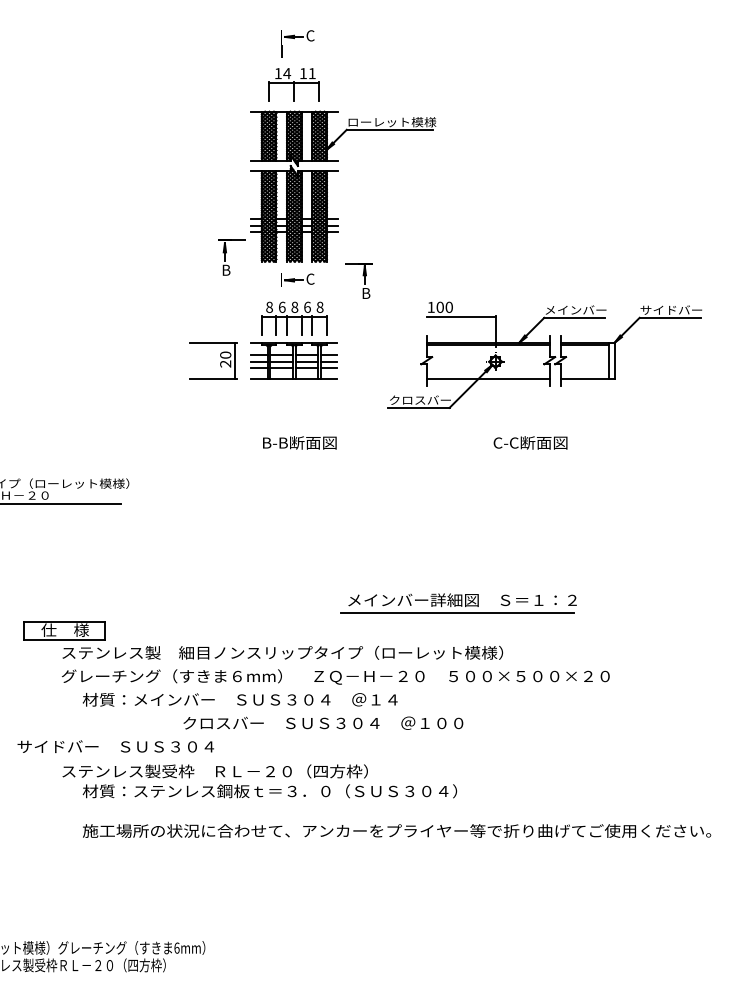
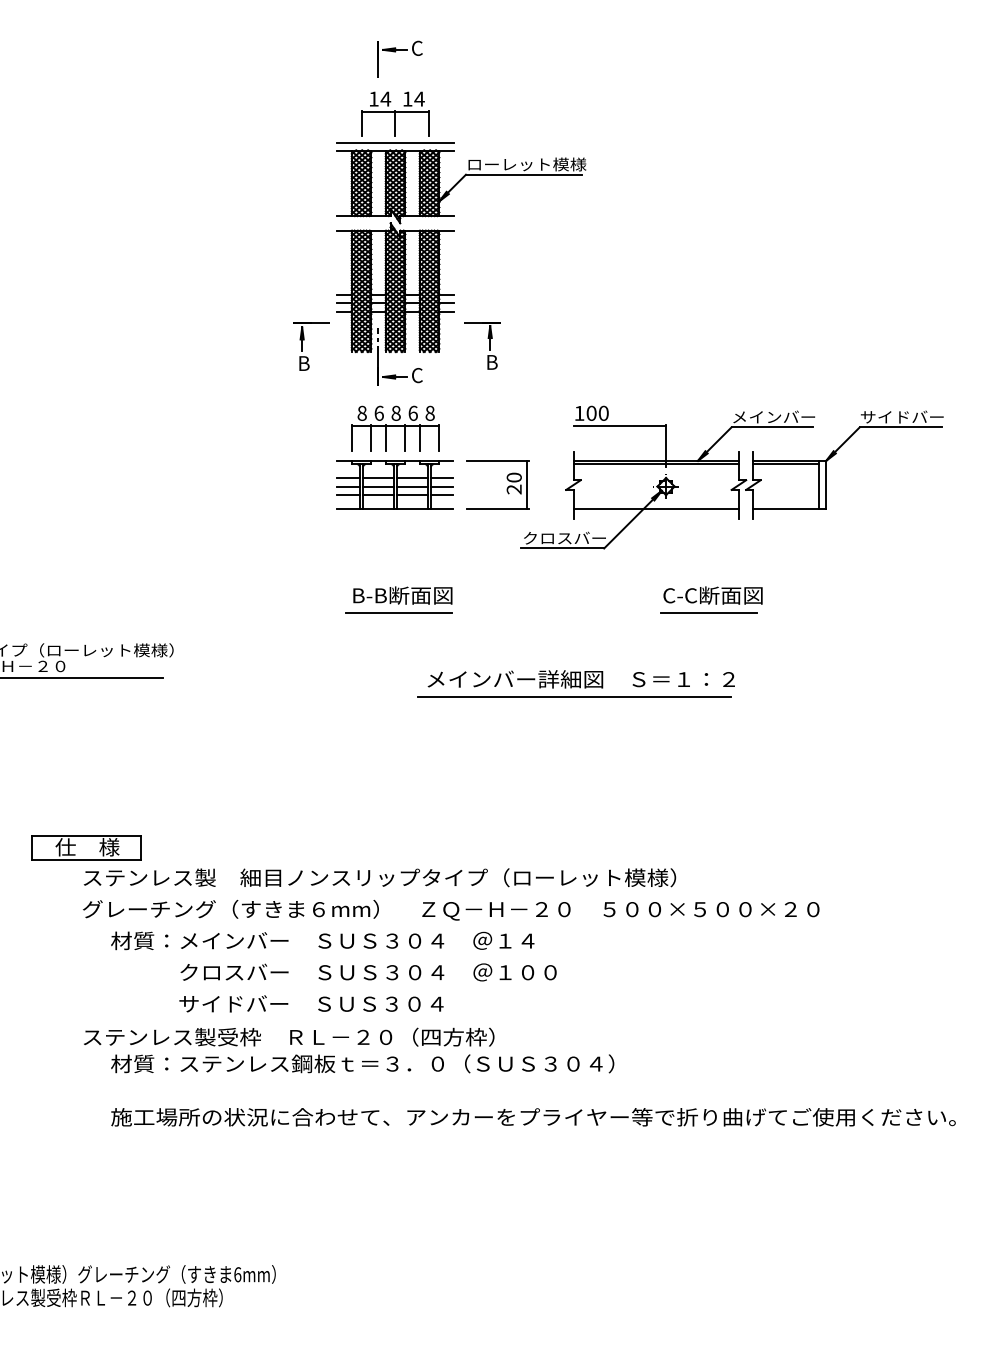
text: (312, 73) -> (419, 99), 11 -> 14
line: (294, 106) -> (395, 143), added
line: (281, 257) -> (378, 346), added
part: (358, 280) -> (481, 344), moved
part: (220, 362) -> (507, 487), moved
line: (296, 456) -> (398, 613), added
line: (527, 456) -> (708, 613), added
part: (458, 603) -> (575, 683), moved
text: (323, 722) -> (368, 971), moved
text: (115, 746) -> (311, 1003), moved

